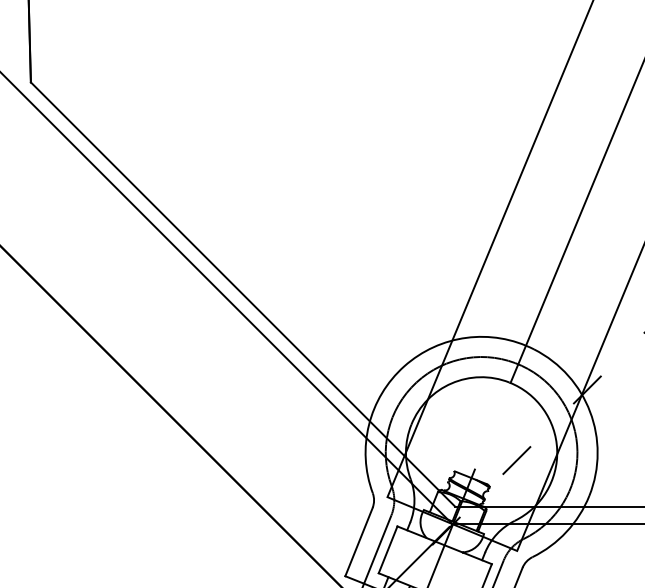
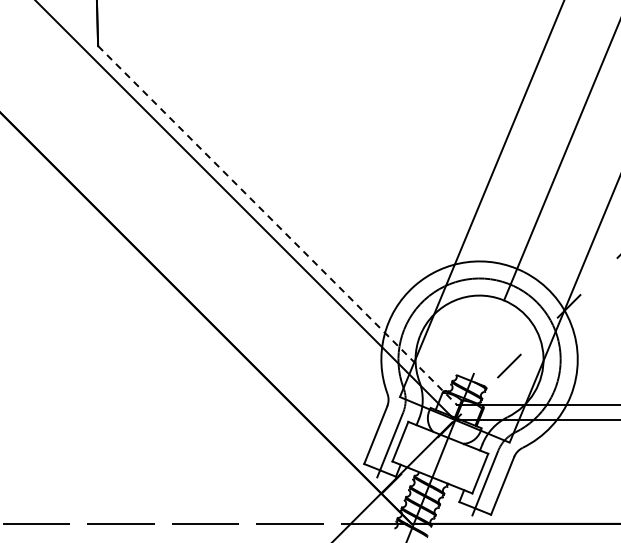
line: (242, 294) -> (277, 225), solid -> dashed

